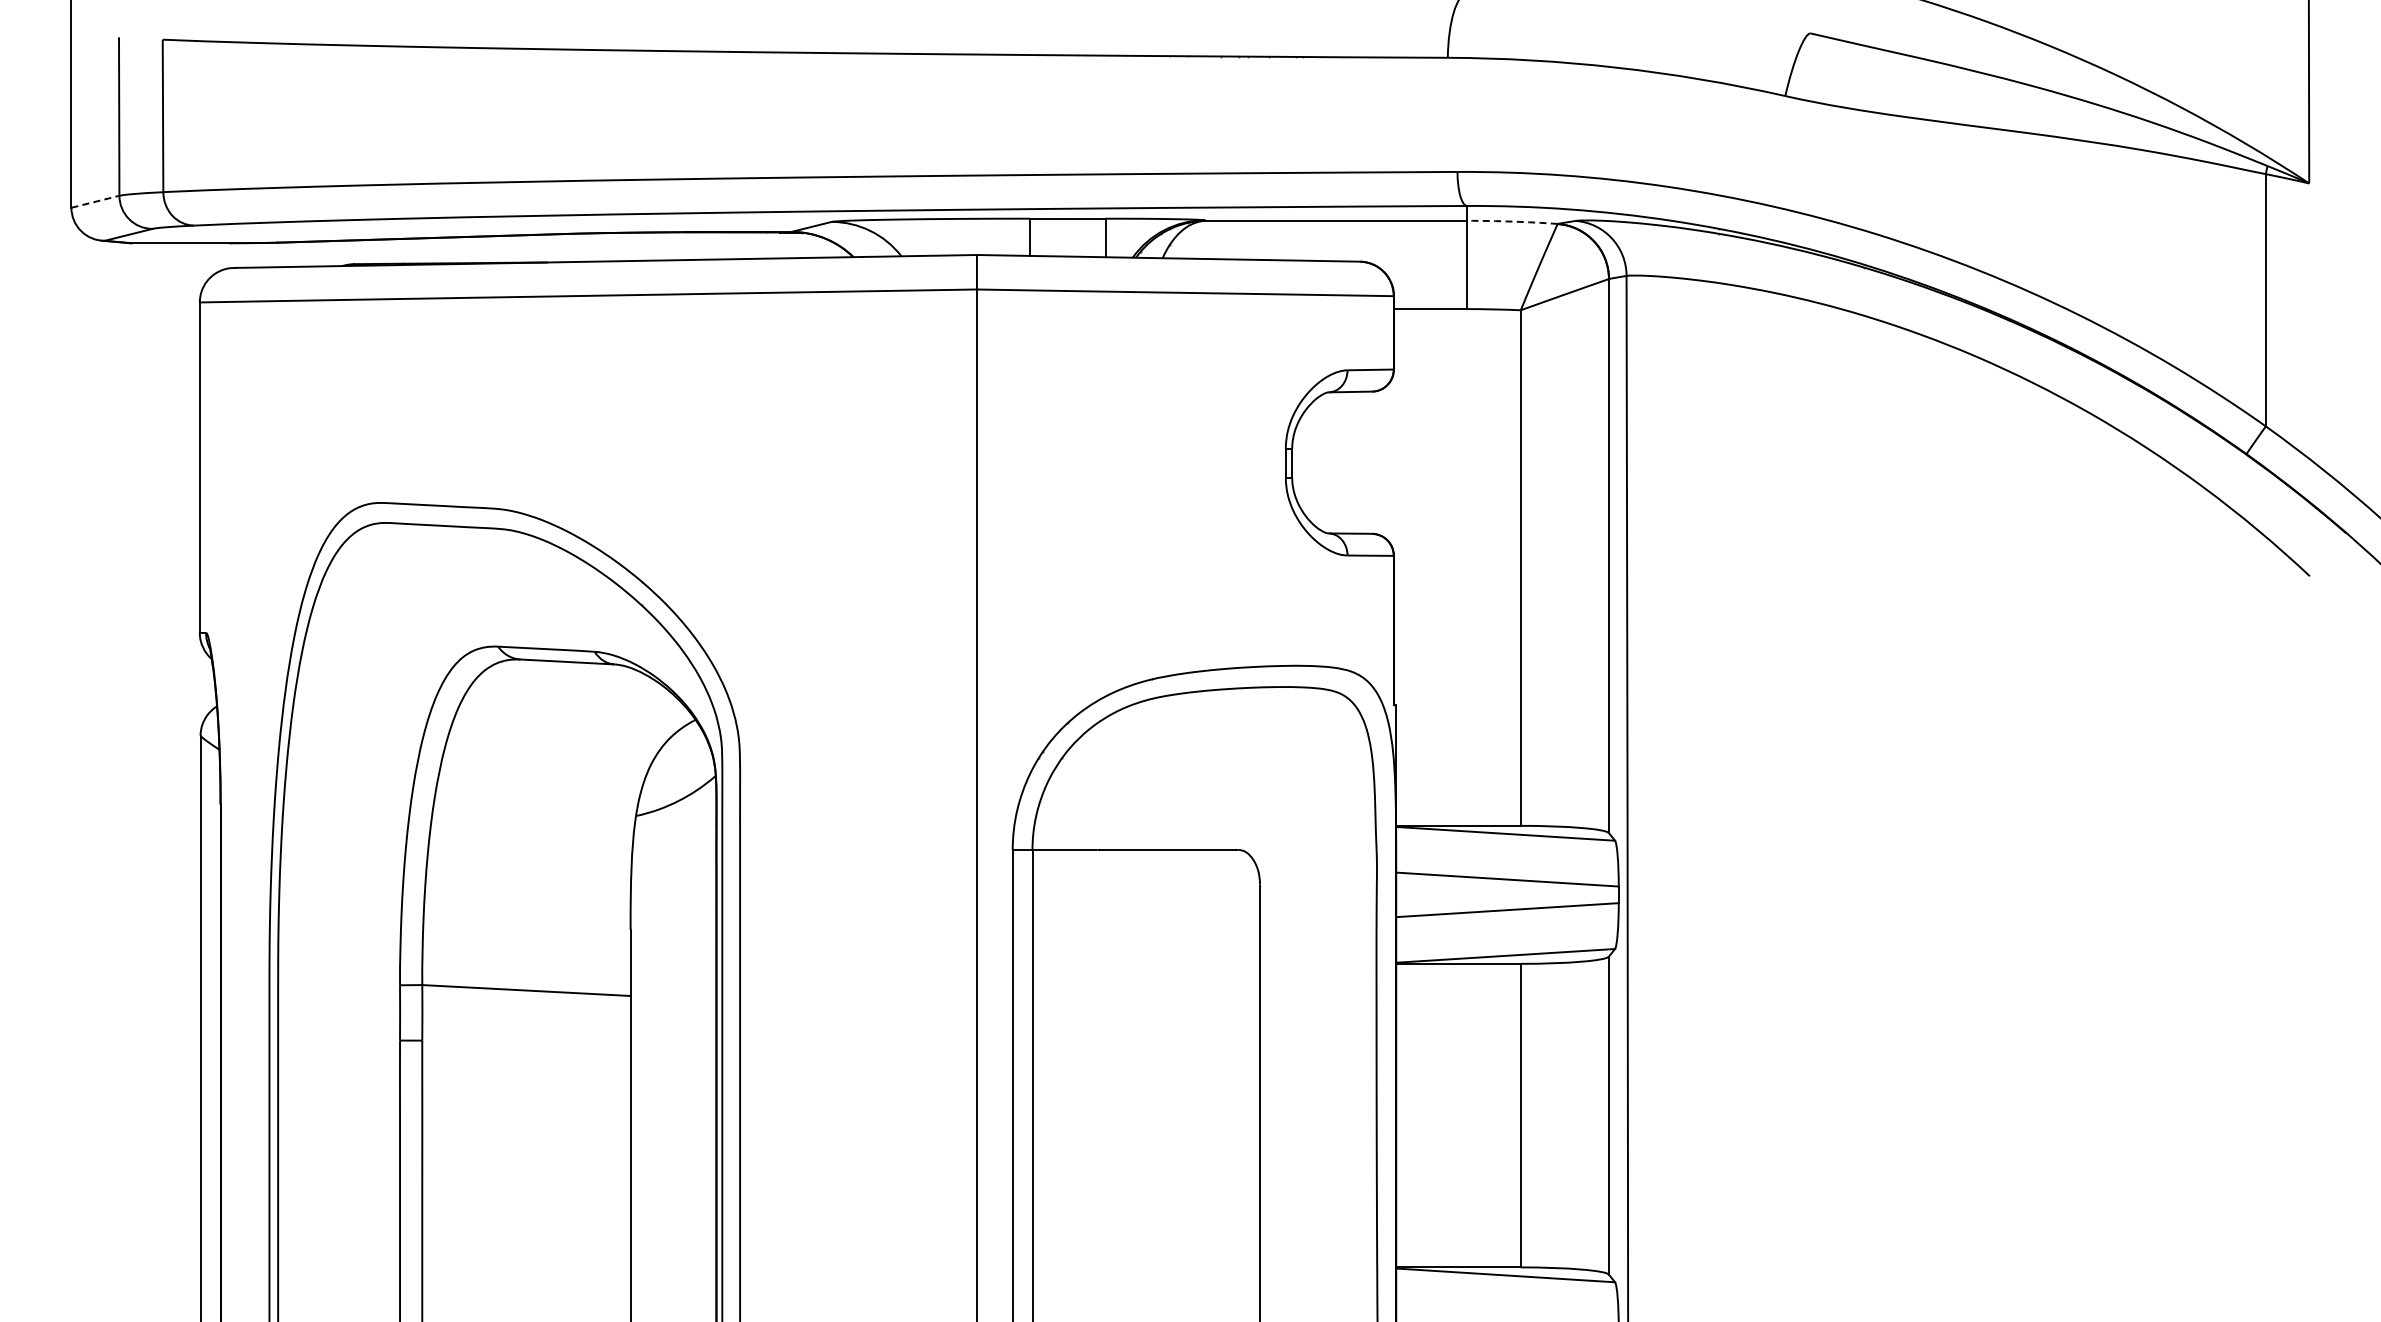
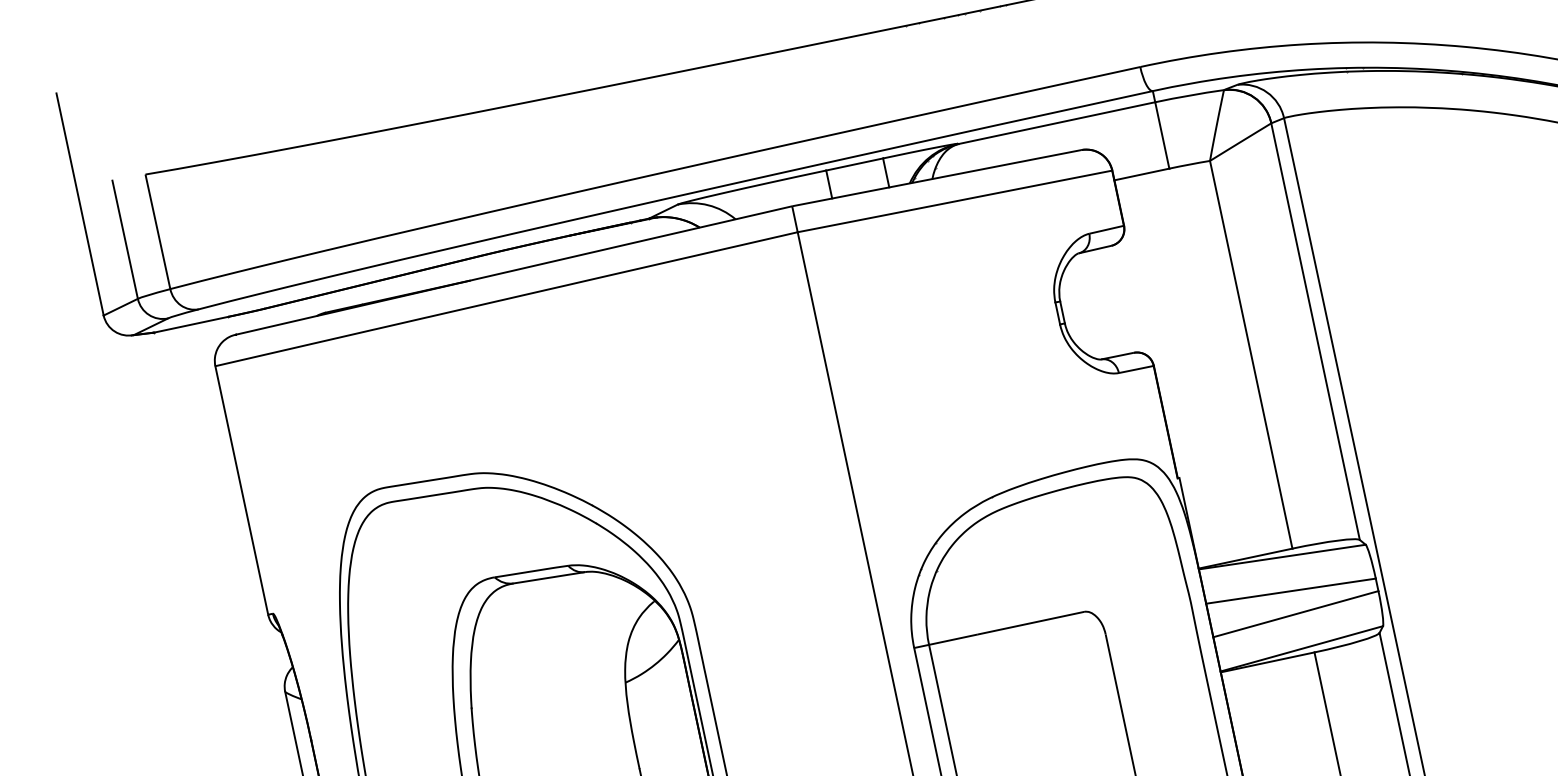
line: (95, 201) -> (120, 306), dashed -> solid
arc: (1512, 221) -> (1189, 95), dashed -> solid

